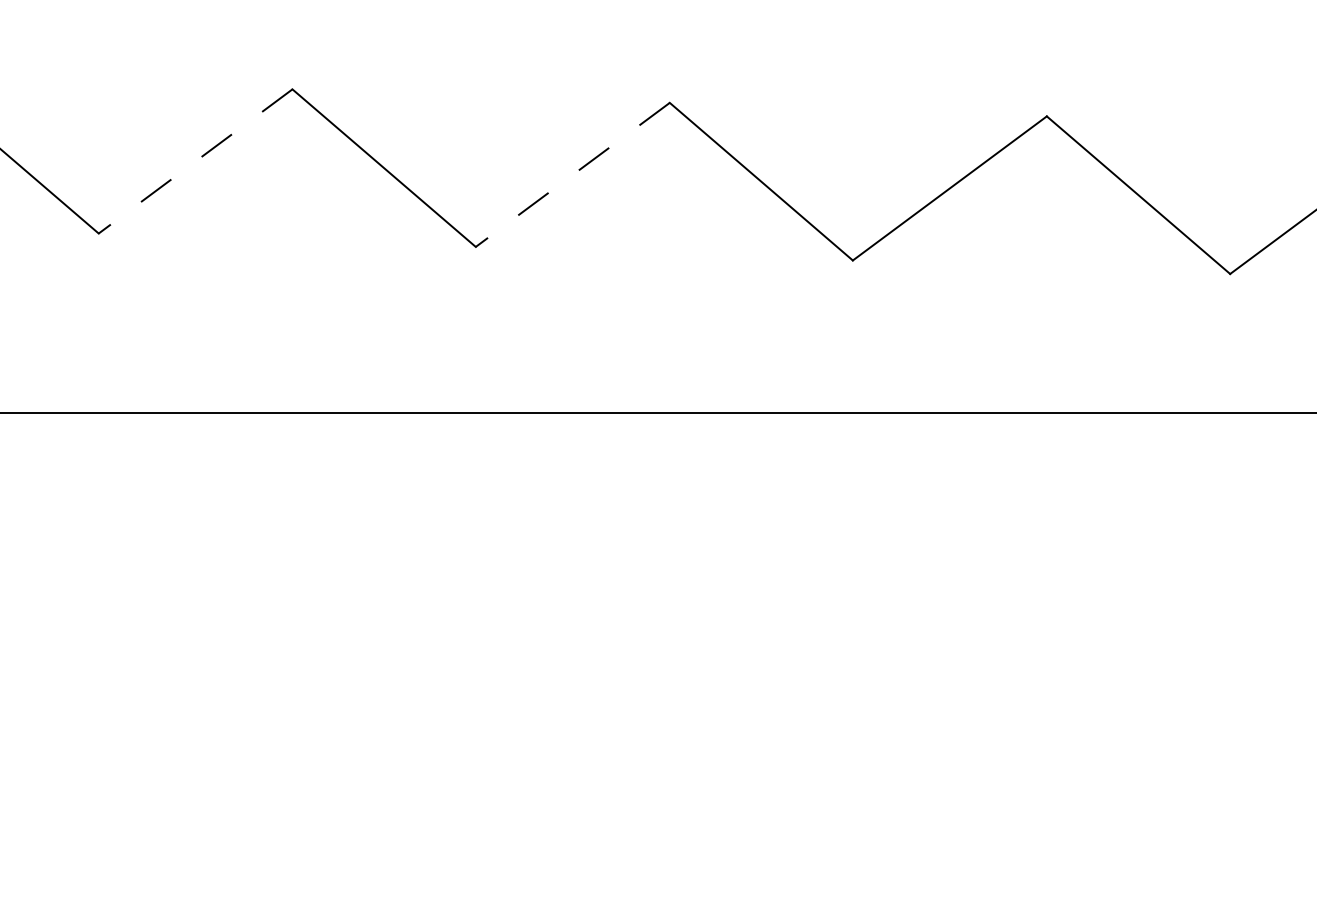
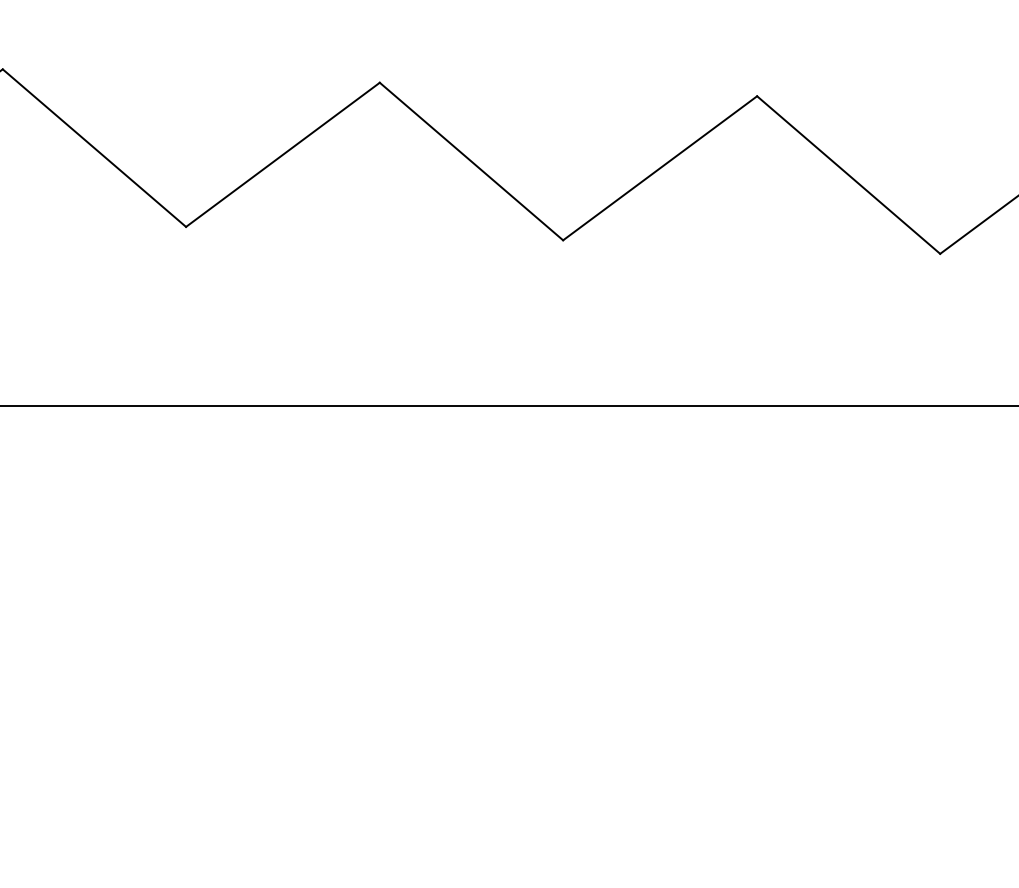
line: (195, 161) -> (282, 154), dashed -> solid
line: (572, 174) -> (659, 167), dashed -> solid

